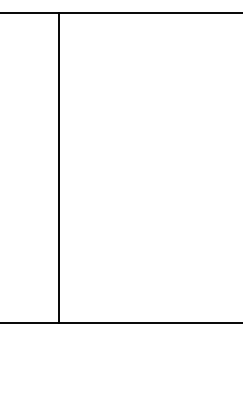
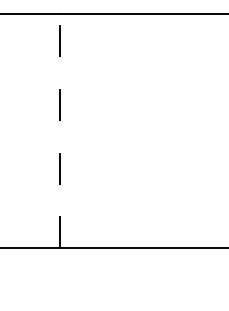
line: (58, 166) -> (59, 130), solid -> dashed

